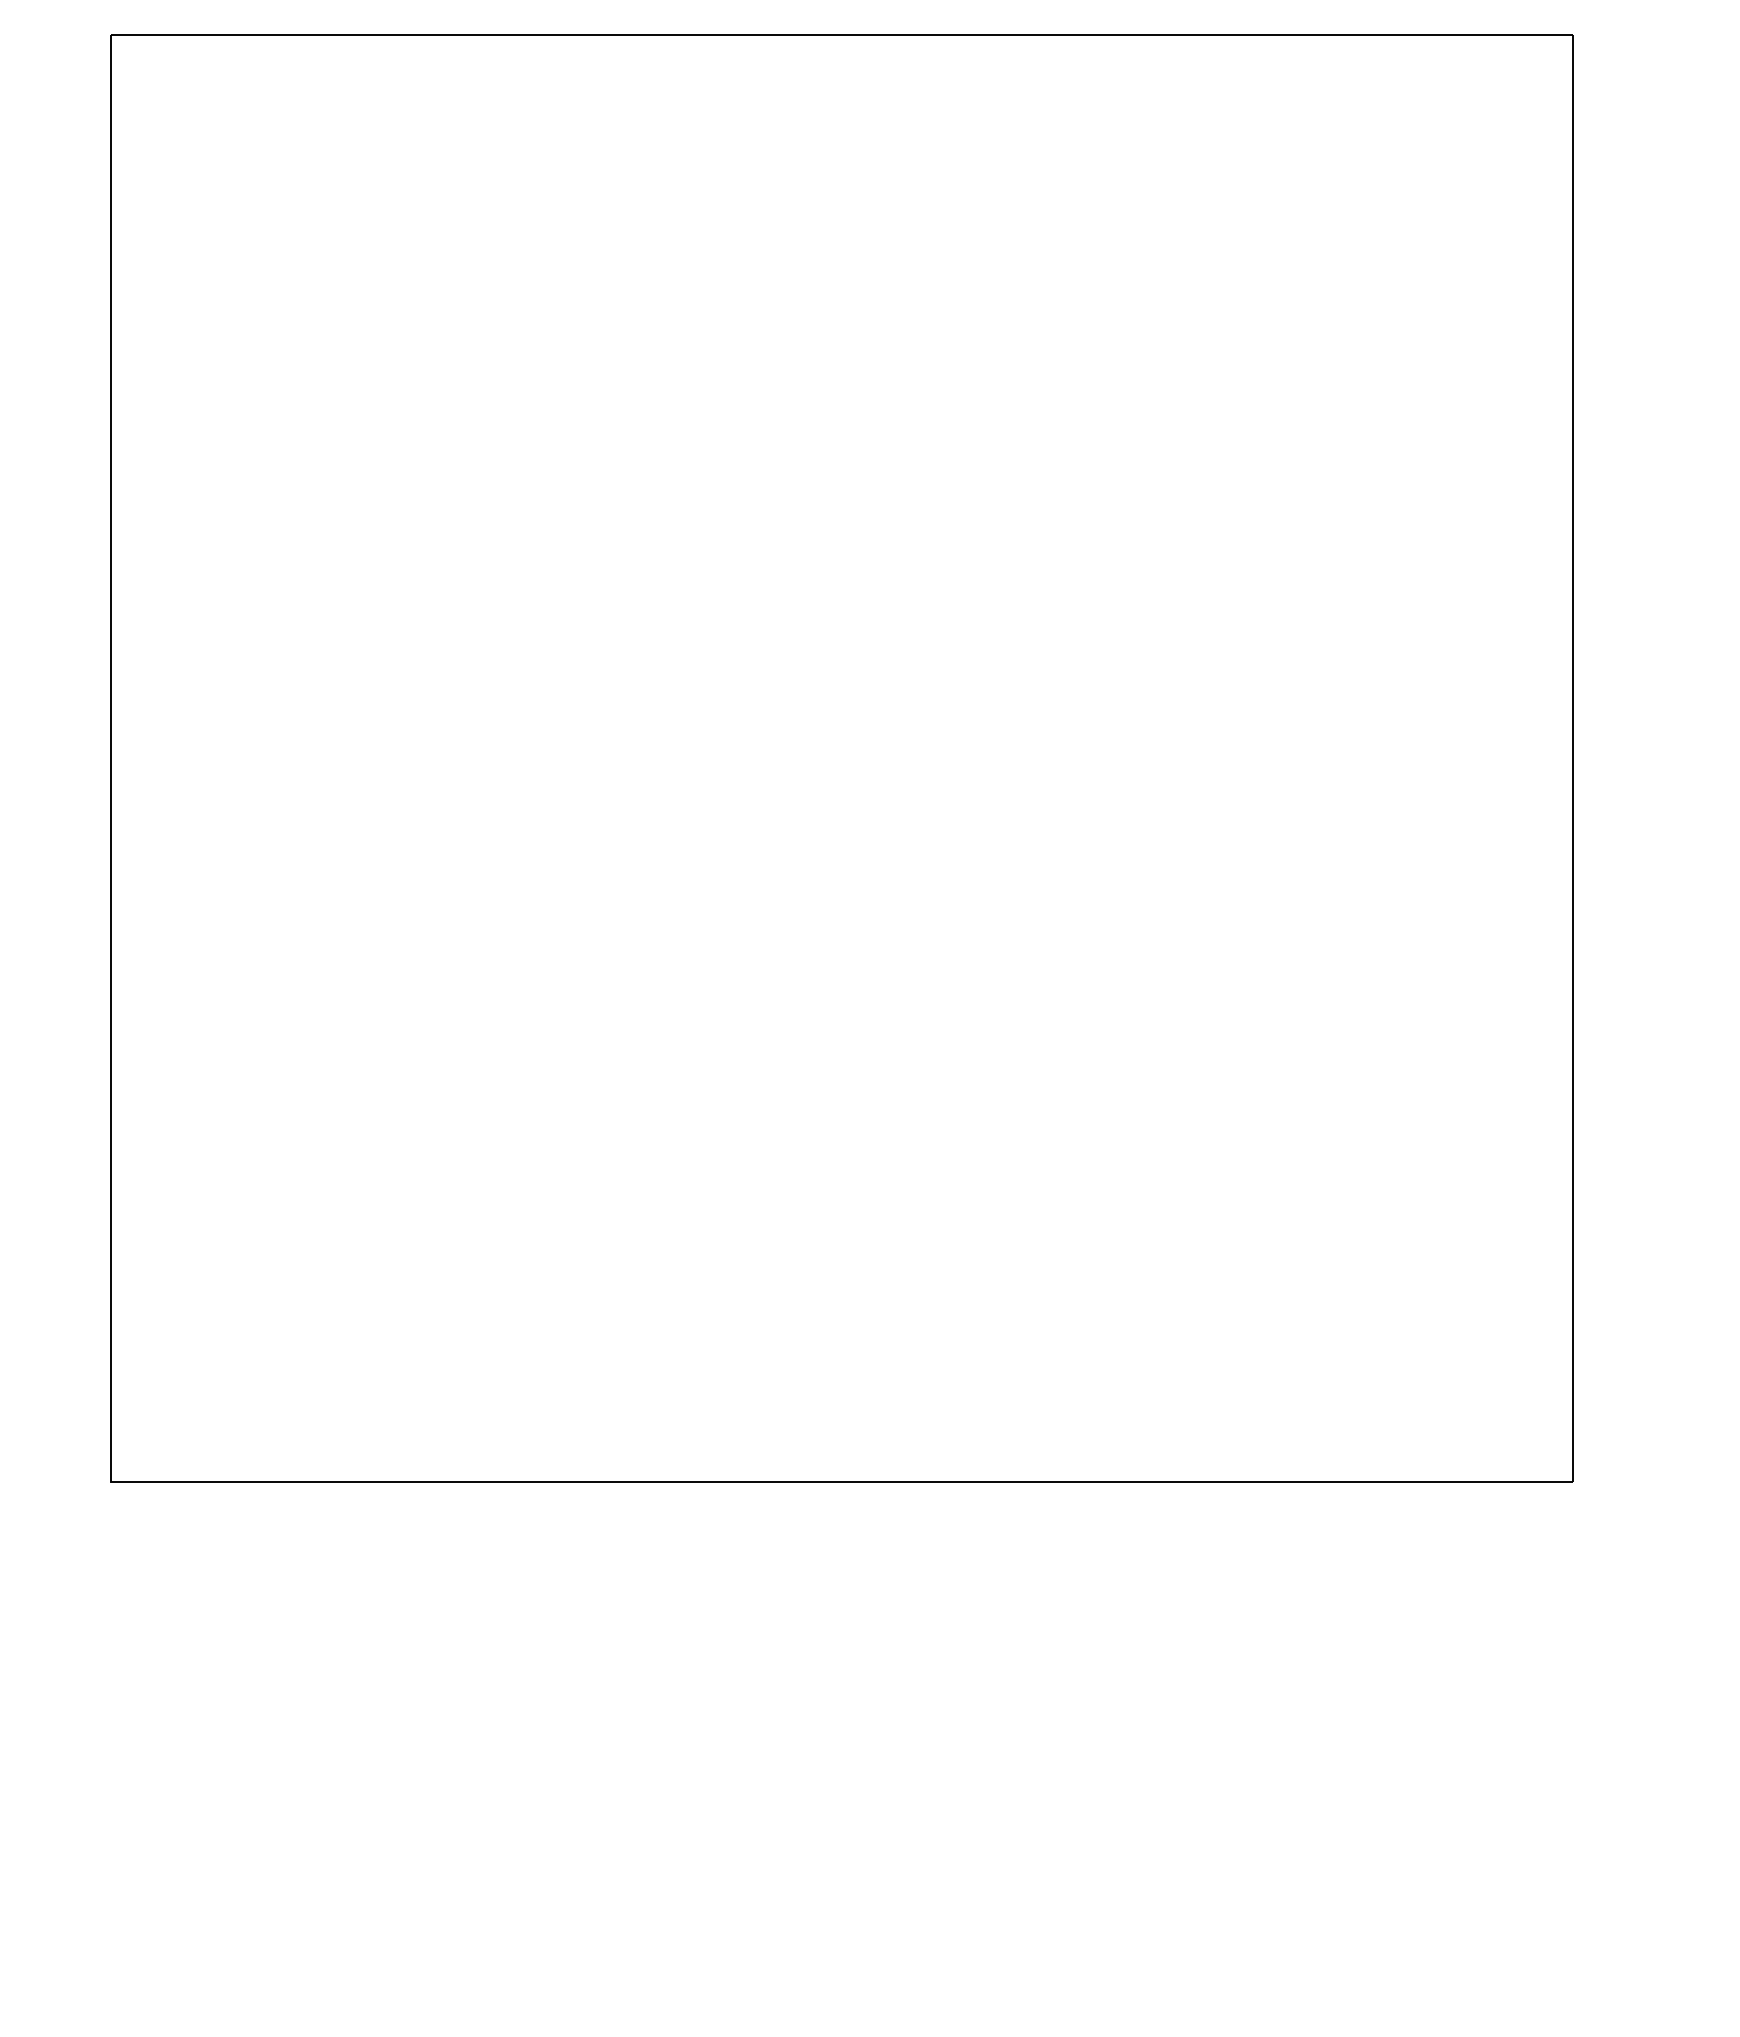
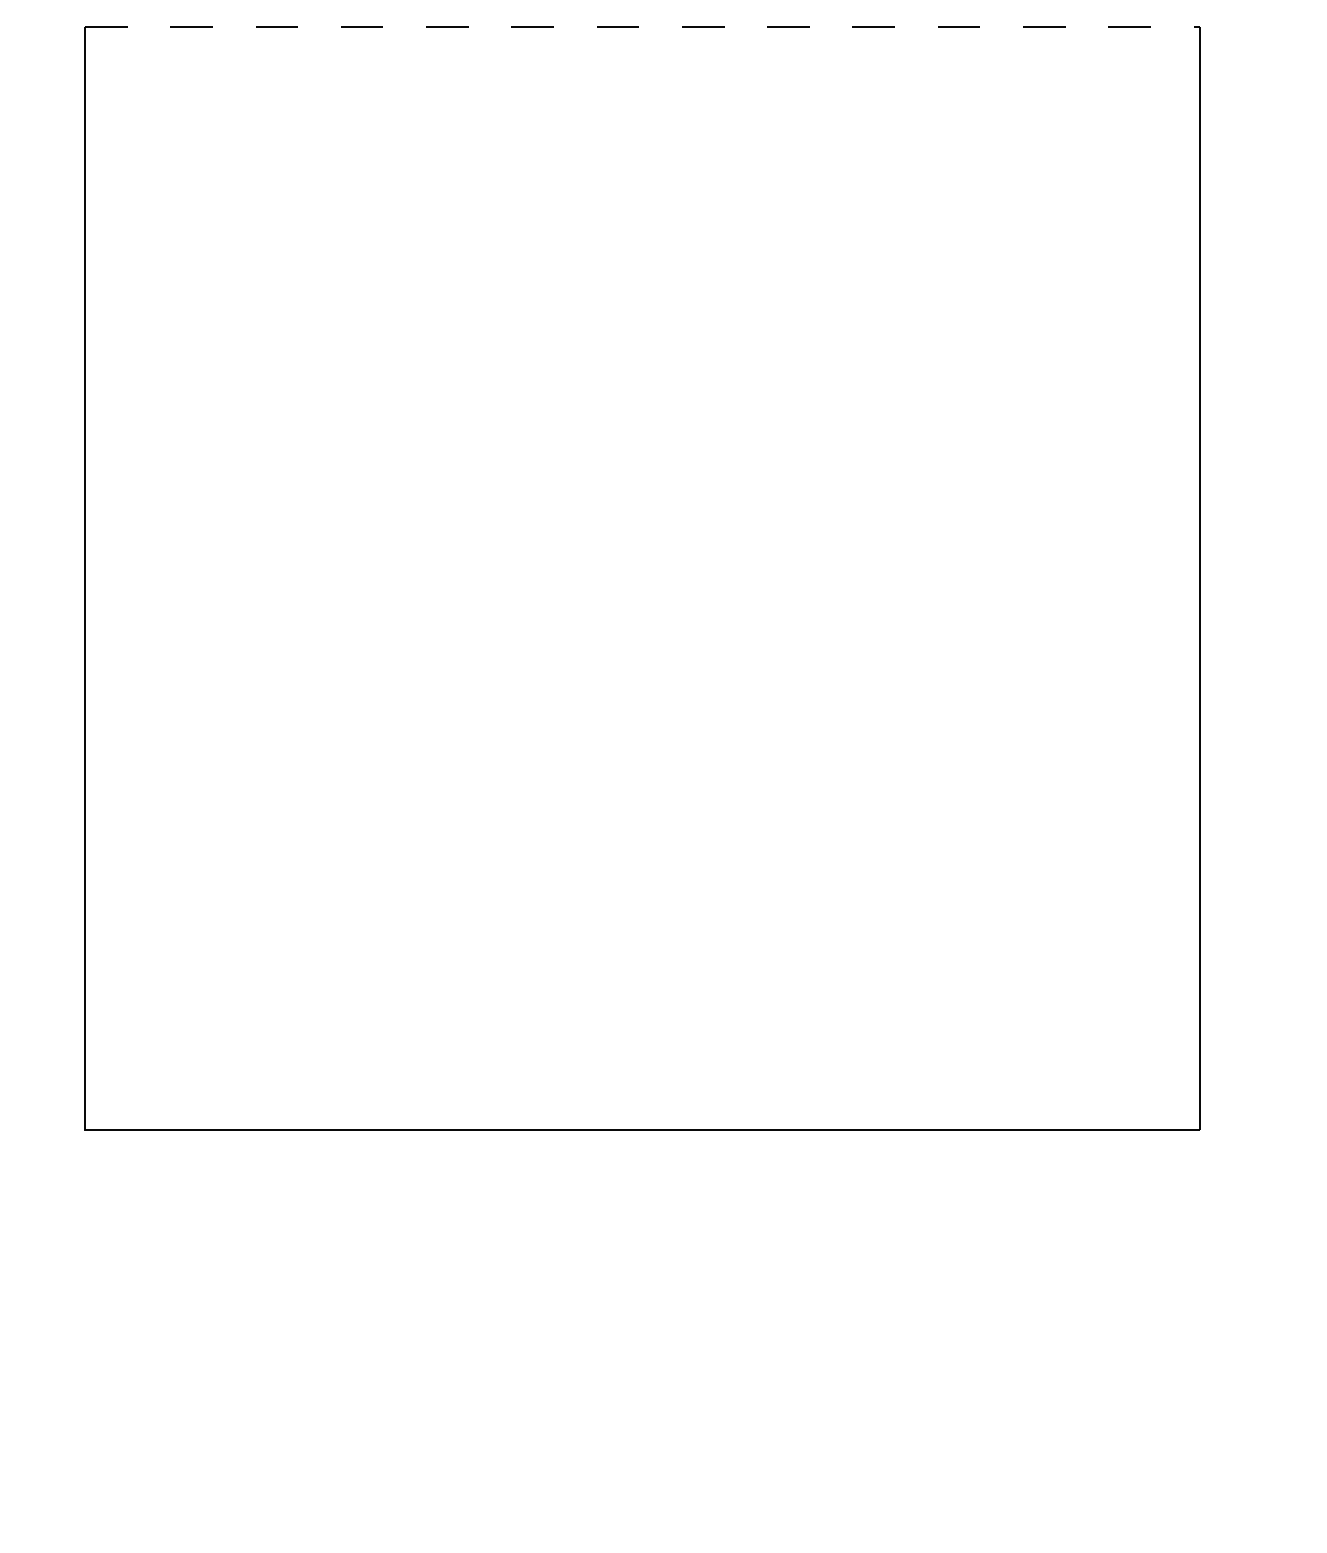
line: (842, 35) -> (642, 26), solid -> dashed

